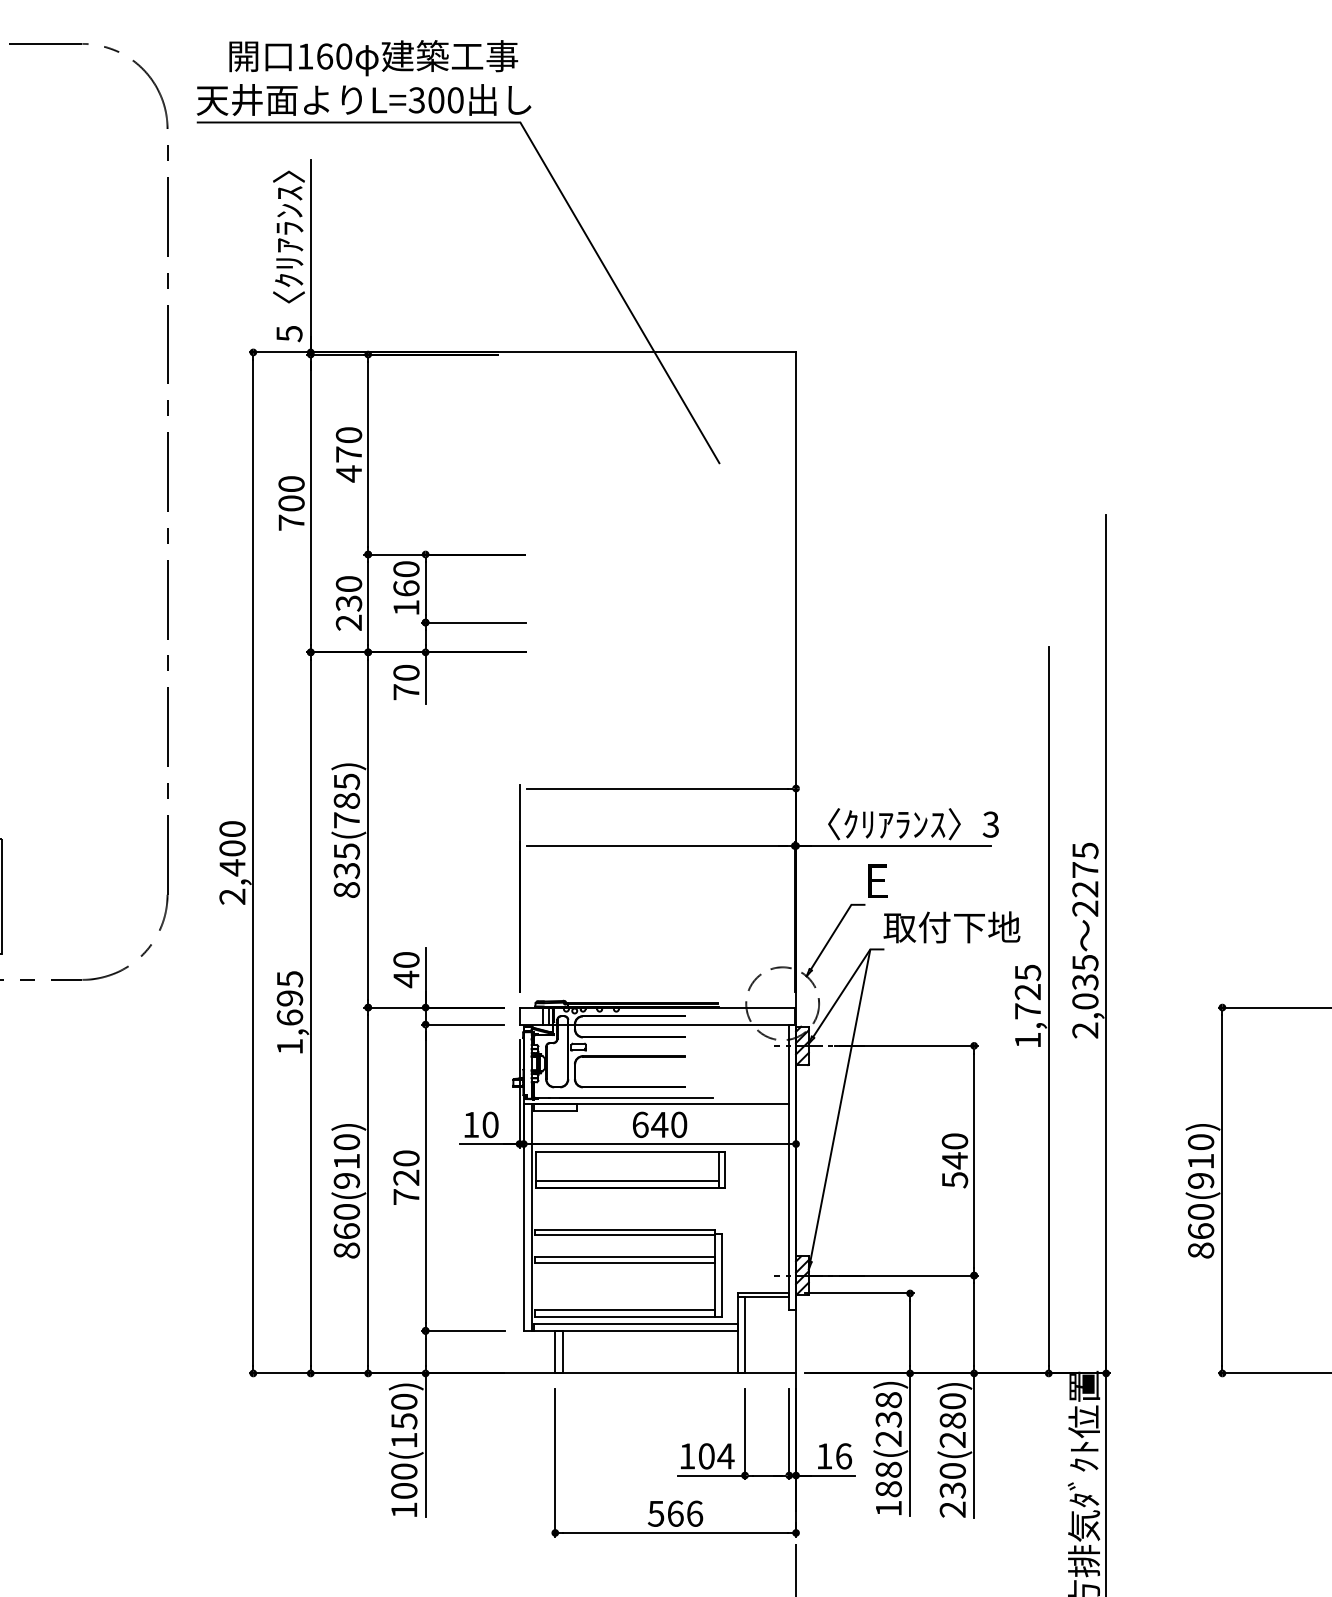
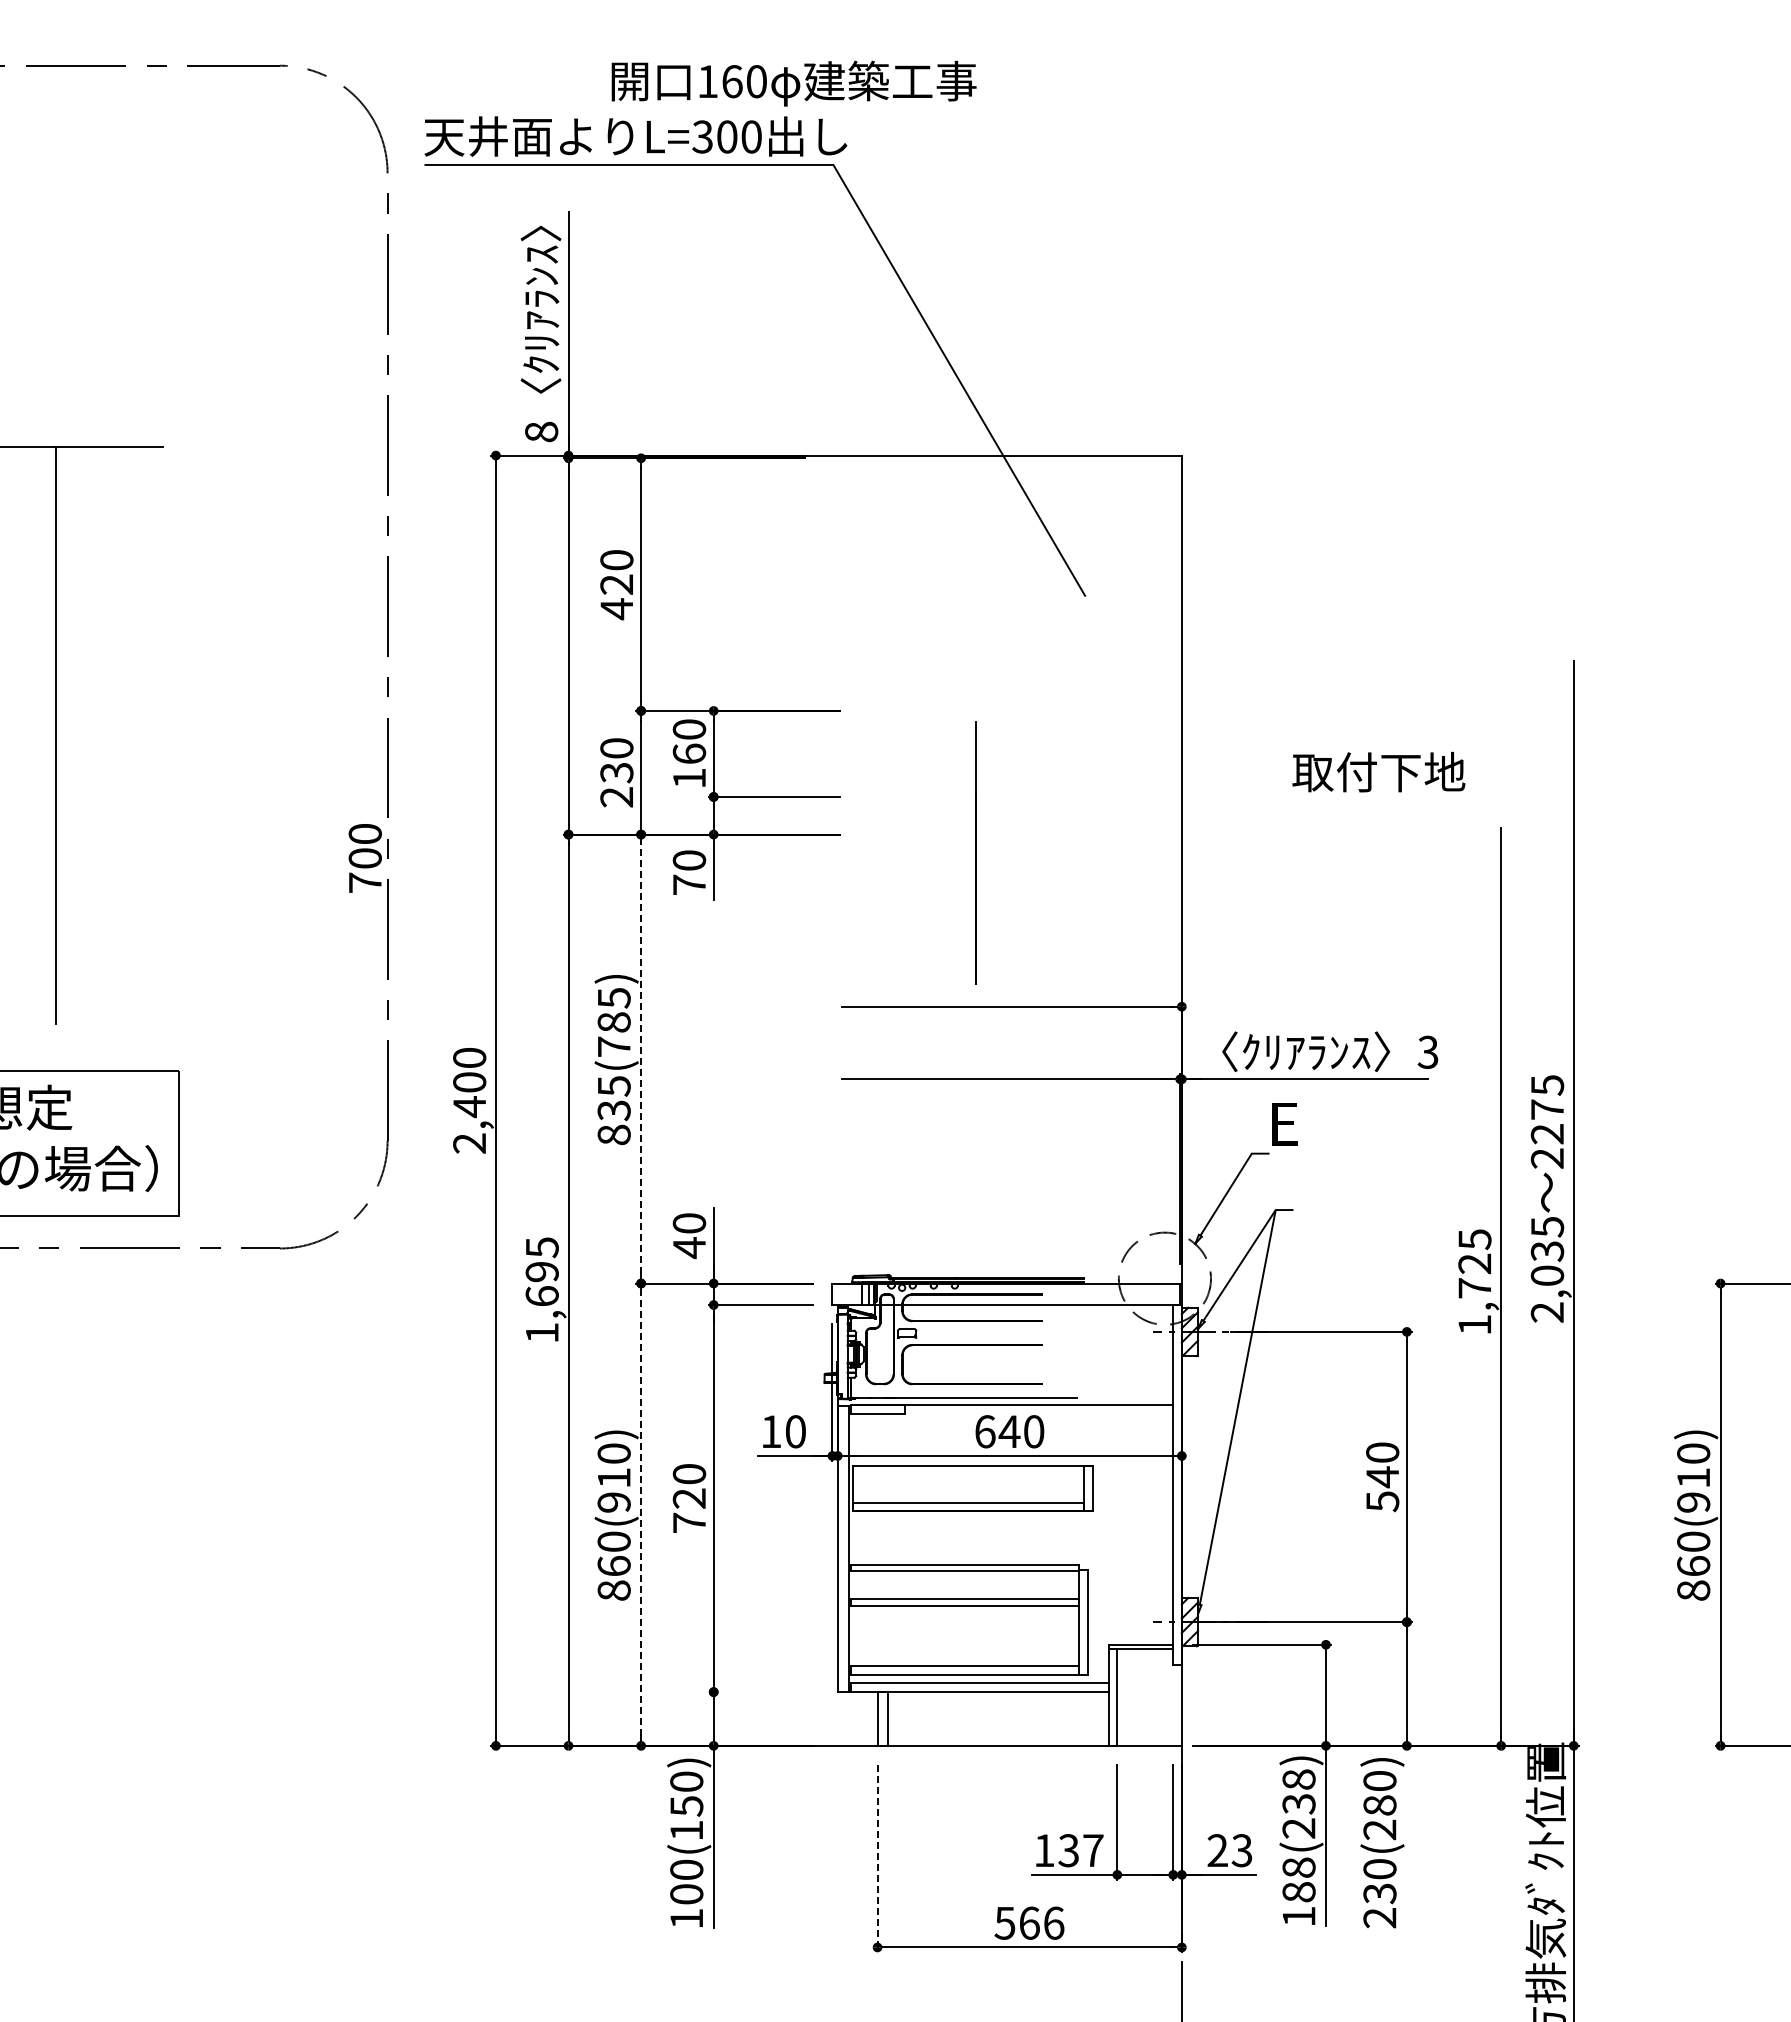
text: (373, 58) -> (793, 83), moved
text: (289, 333) -> (541, 431), 5 -> 8
text: (348, 454) -> (616, 584), 470 -> 420
text: (290, 503) -> (364, 858), moved
line: (368, 830) -> (641, 1059), solid -> dashed
line: (518, 888) -> (975, 852), moved
text: (951, 927) -> (1378, 772), moved
line: (368, 1190) -> (641, 1514), solid -> dashed
line: (462, 1331) -> (760, 1692), removed
line: (973, 1445) -> (1406, 1836), removed
text: (716, 1456) -> (1081, 1850), 104 -> 137
text: (833, 1456) -> (1229, 1850), 16 -> 23
line: (555, 1462) -> (877, 1858), solid -> dashed

